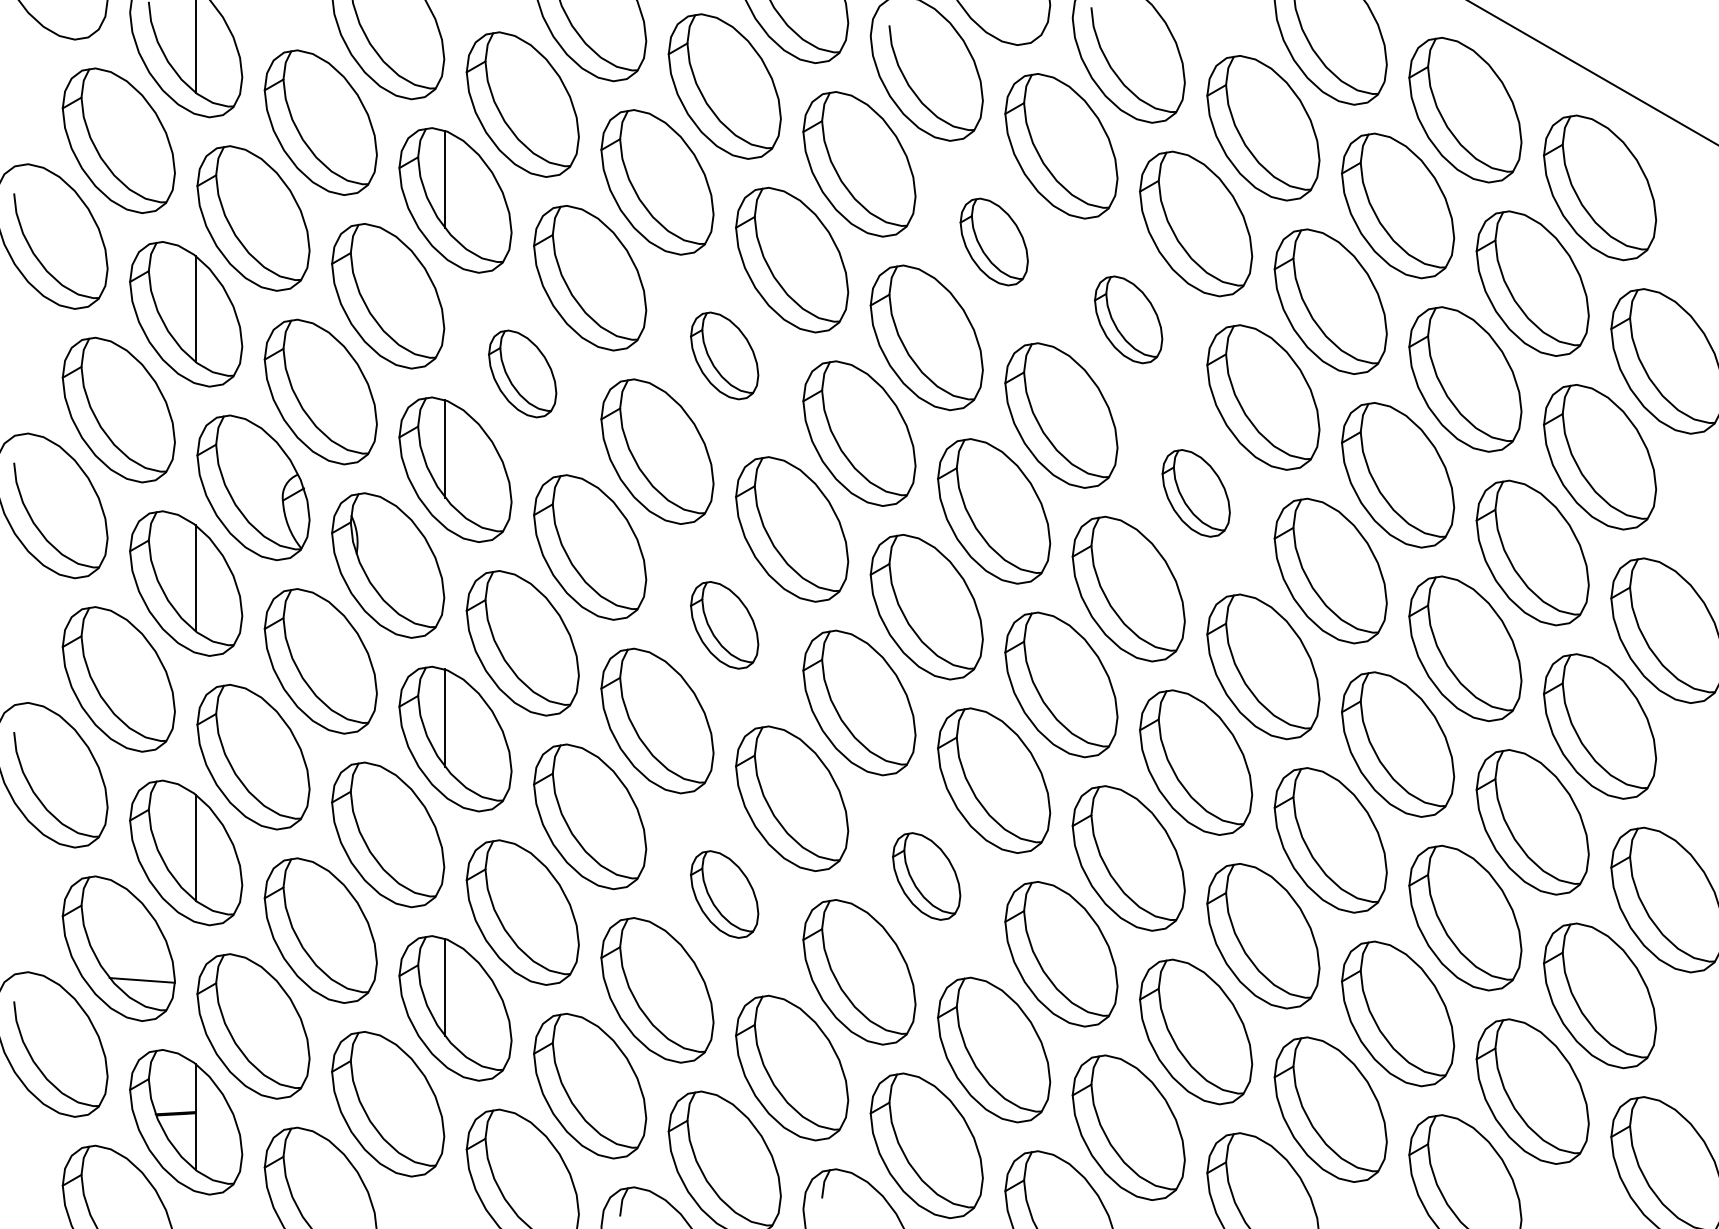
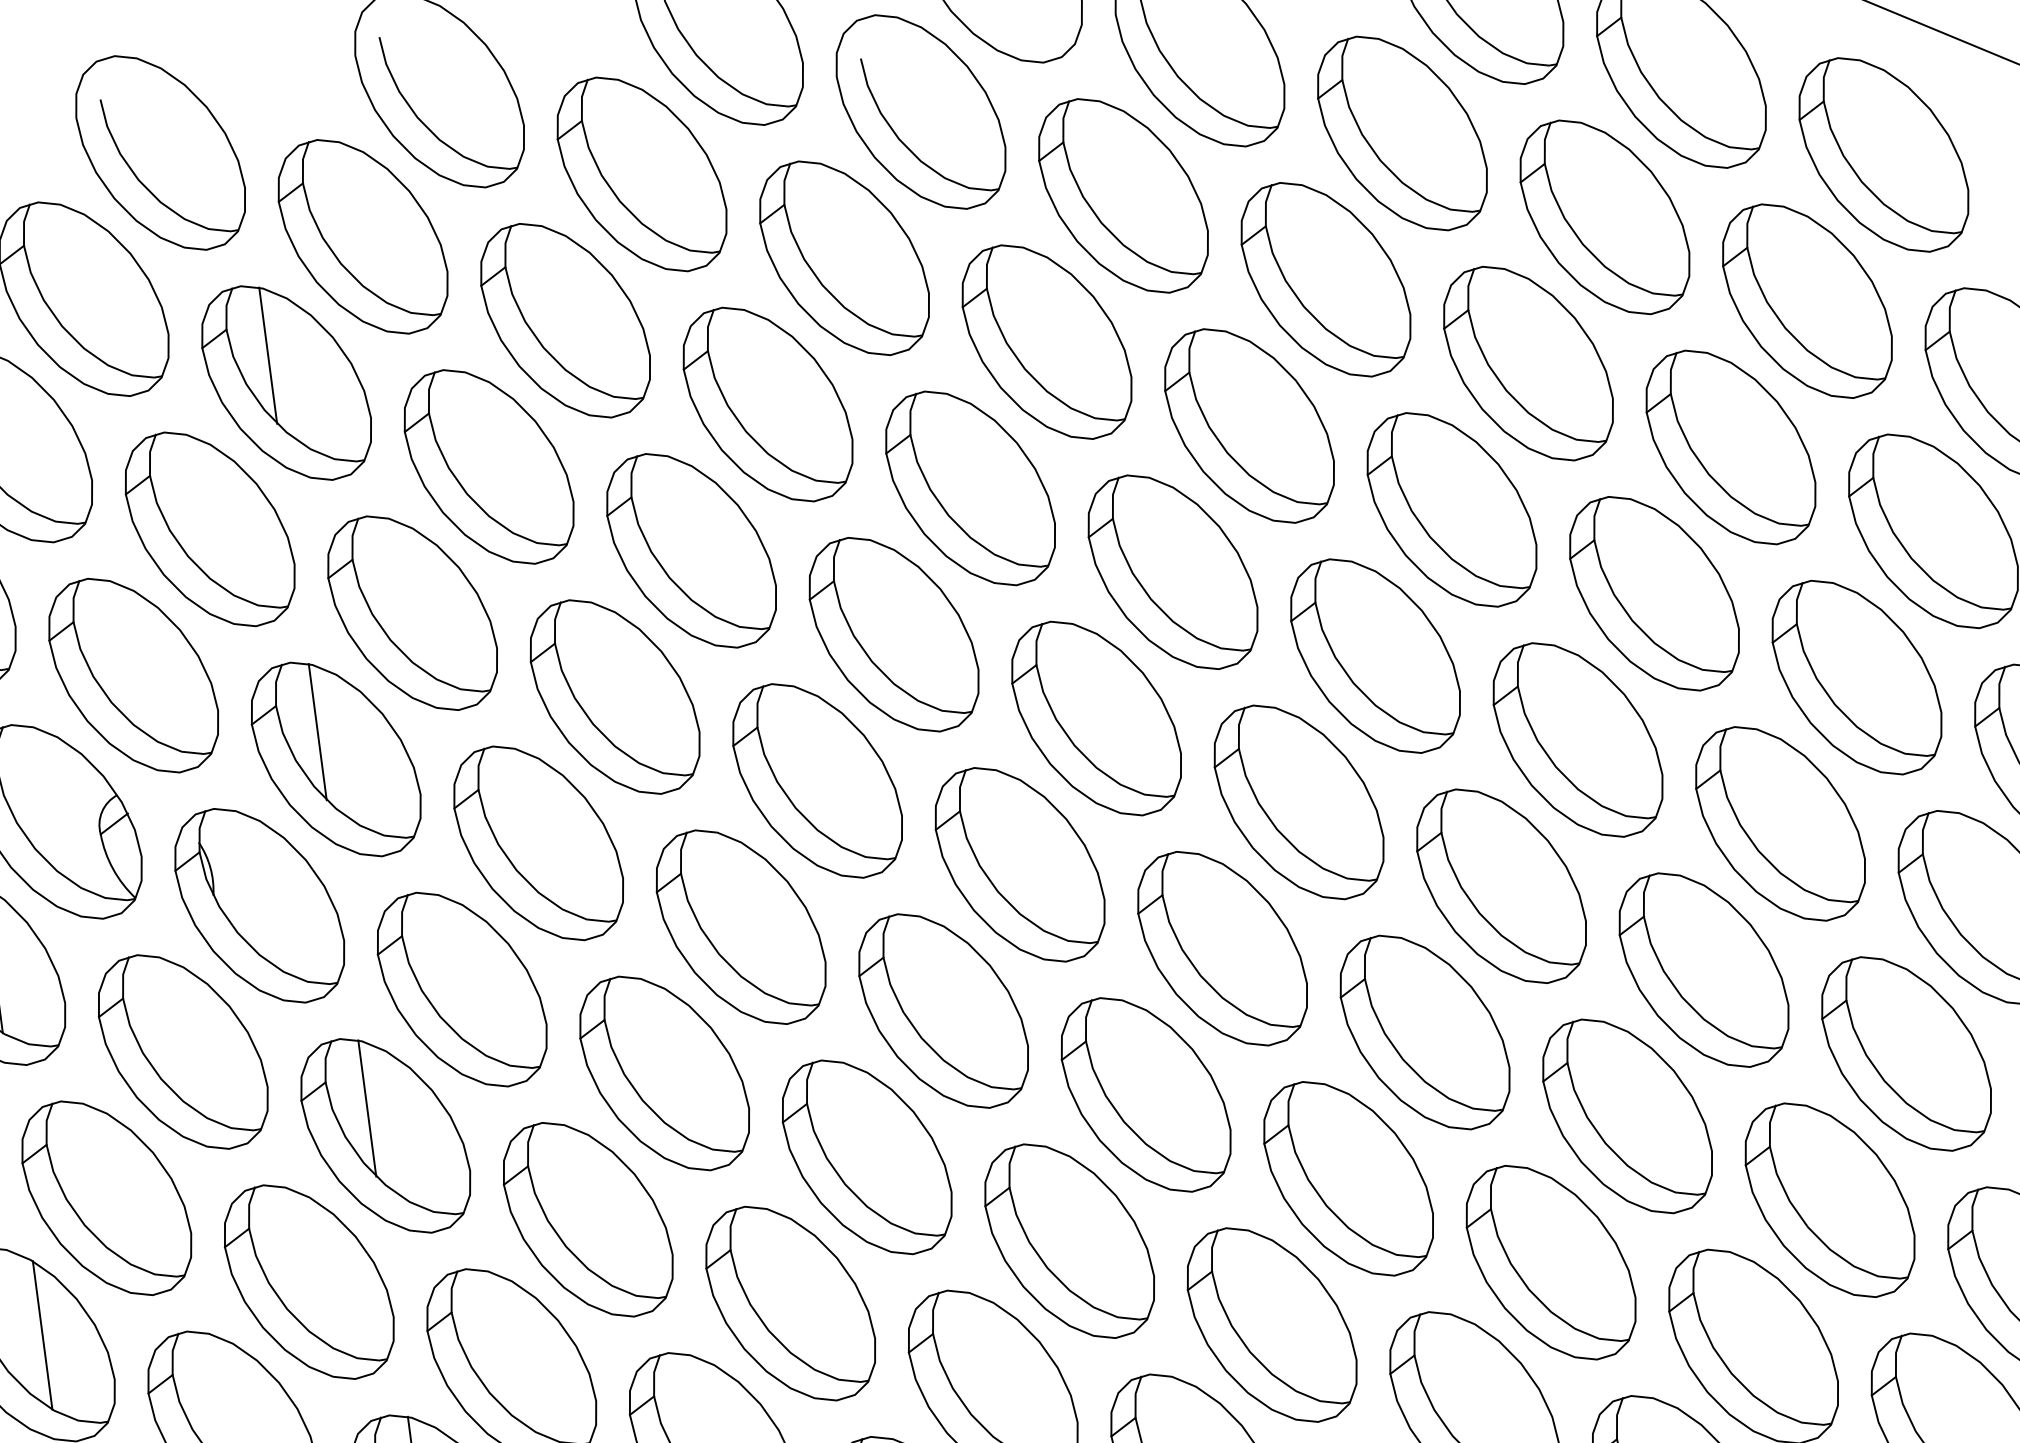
part: (994, 241) -> (1047, 341), size x1.67
part: (1128, 319) -> (1249, 425), size x1.67
part: (724, 355) -> (691, 550), size x1.67
part: (522, 373) -> (412, 612), size x1.67
part: (1196, 493) -> (1376, 656), size x1.67
part: (724, 625) -> (740, 927), size x1.67
part: (926, 876) -> (1069, 1241), size x1.67
part: (724, 894) -> (790, 1303), size x1.67

